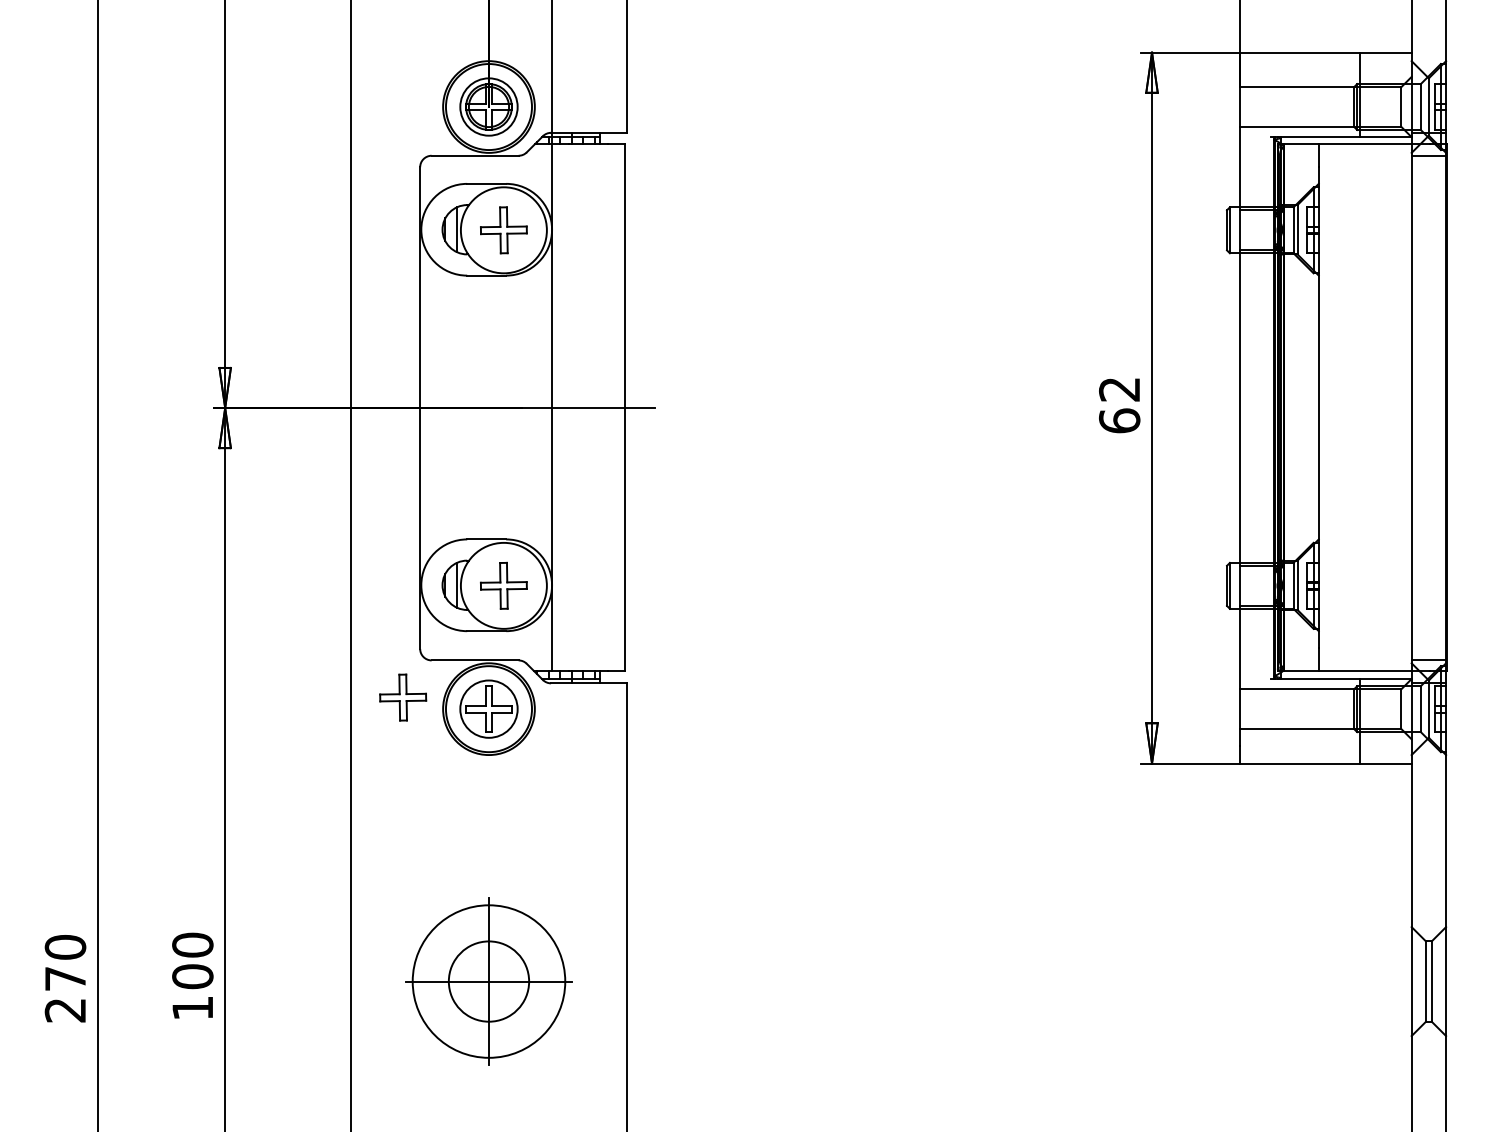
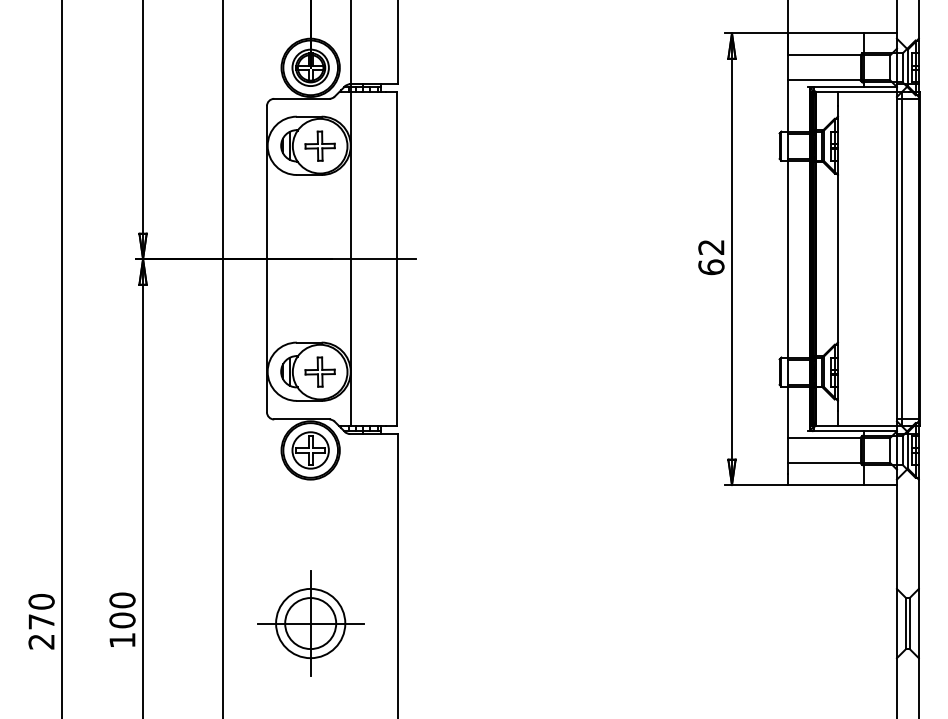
line: (1420, 407) -> (902, 258), added
part: (402, 696) -> (255, 442), removed
circle: (488, 981) -> (310, 623), size x0.71

